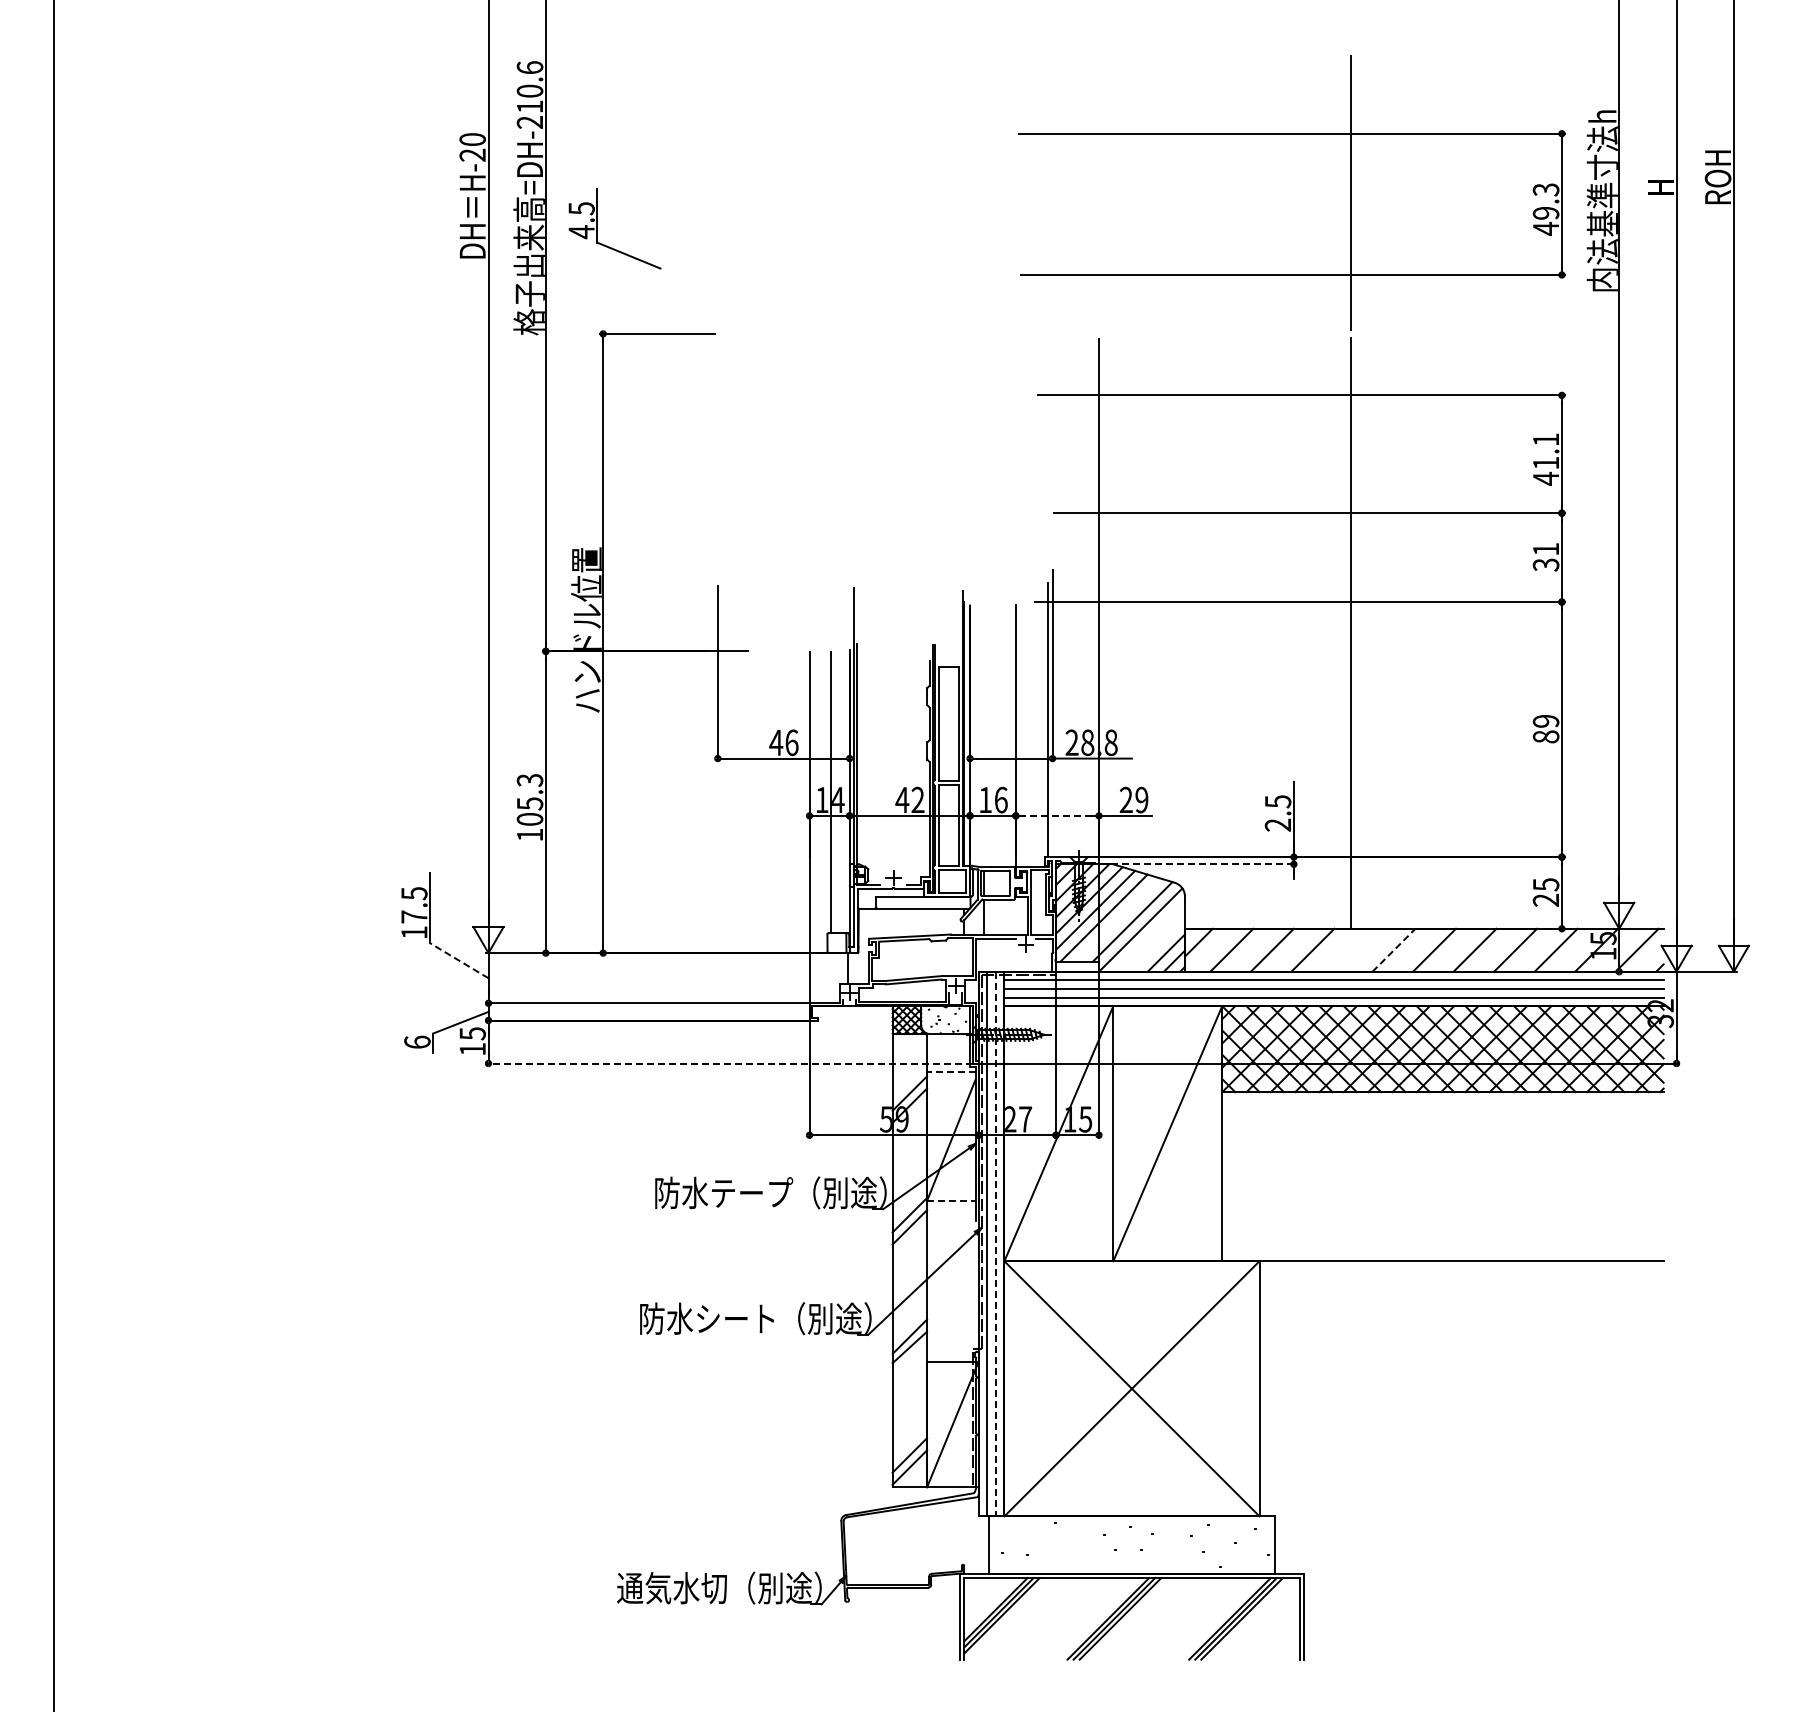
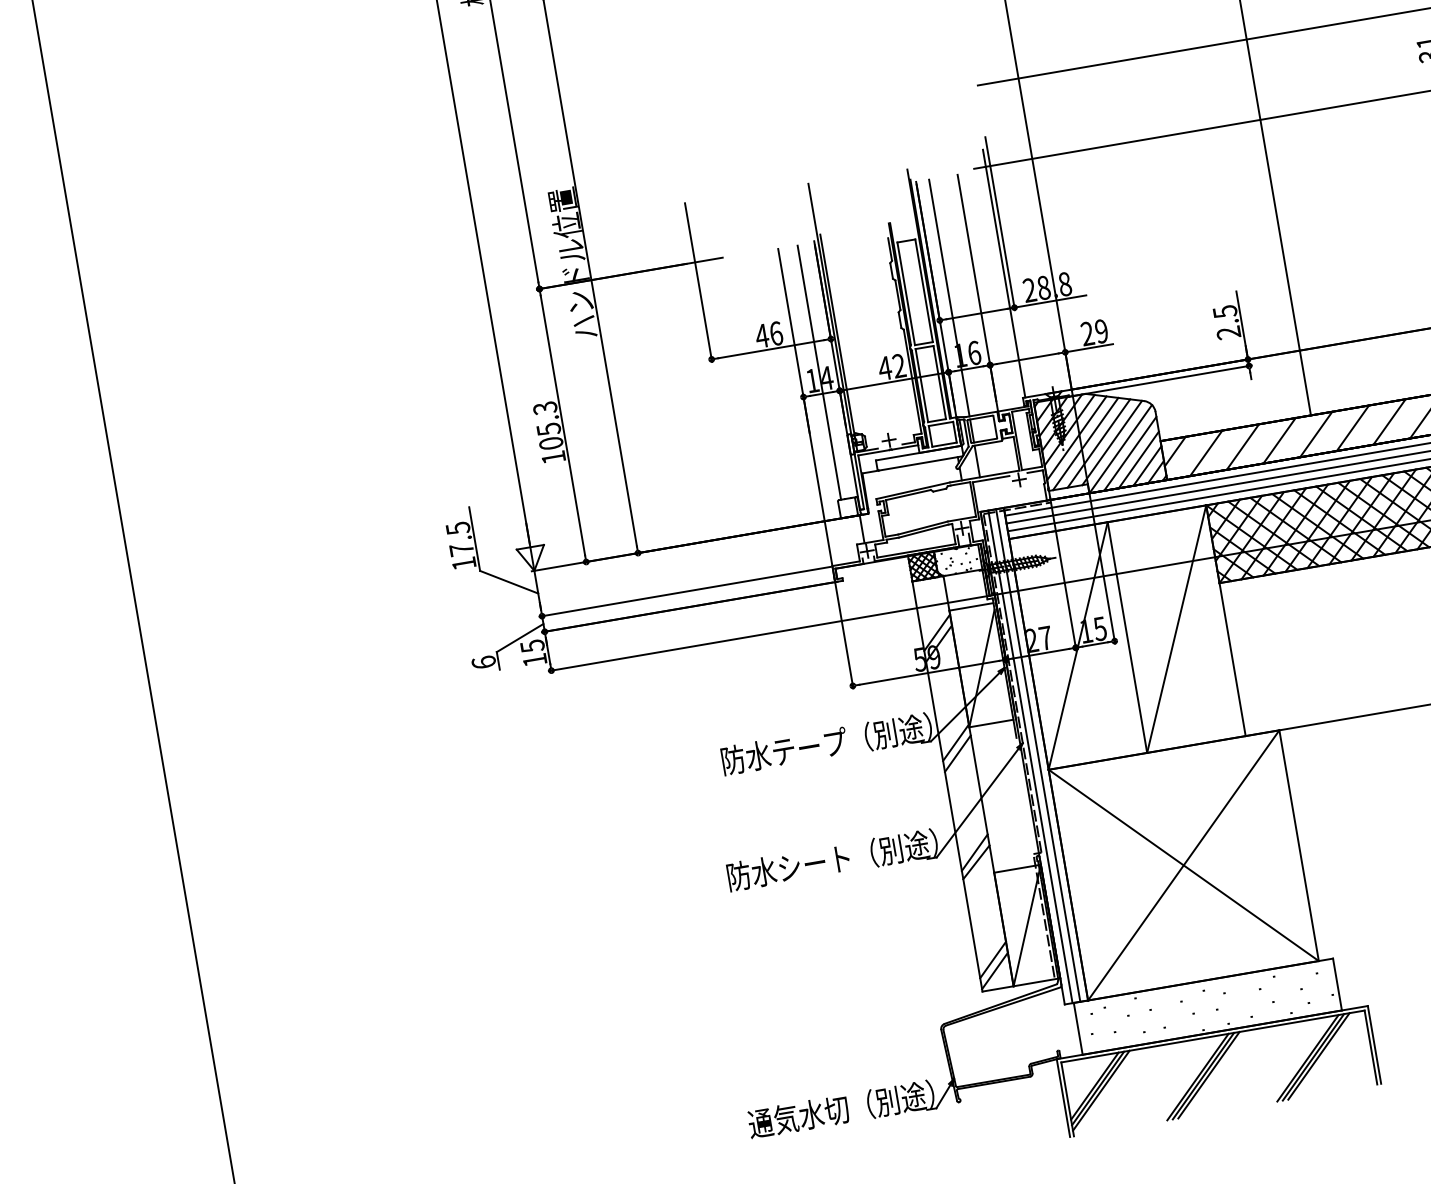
line: (984, 736) -> (949, 298), added
line: (1056, 815) -> (1026, 358), dashed -> solid
line: (1198, 864) -> (1162, 380), dashed -> solid
line: (1118, 919) -> (1098, 443), added
line: (1149, 936) -> (1129, 453), added
line: (1157, 944) -> (1138, 459), added
line: (1352, 949) -> (1315, 433), added
line: (1394, 949) -> (1353, 427), dashed -> solid
line: (458, 960) -> (508, 582), dashed -> solid
line: (729, 1063) -> (769, 633), dashed -> solid
line: (950, 1072) -> (970, 607), dashed -> solid
line: (951, 1201) -> (991, 723), dashed -> solid
line: (995, 1244) -> (1037, 755), dashed -> solid

